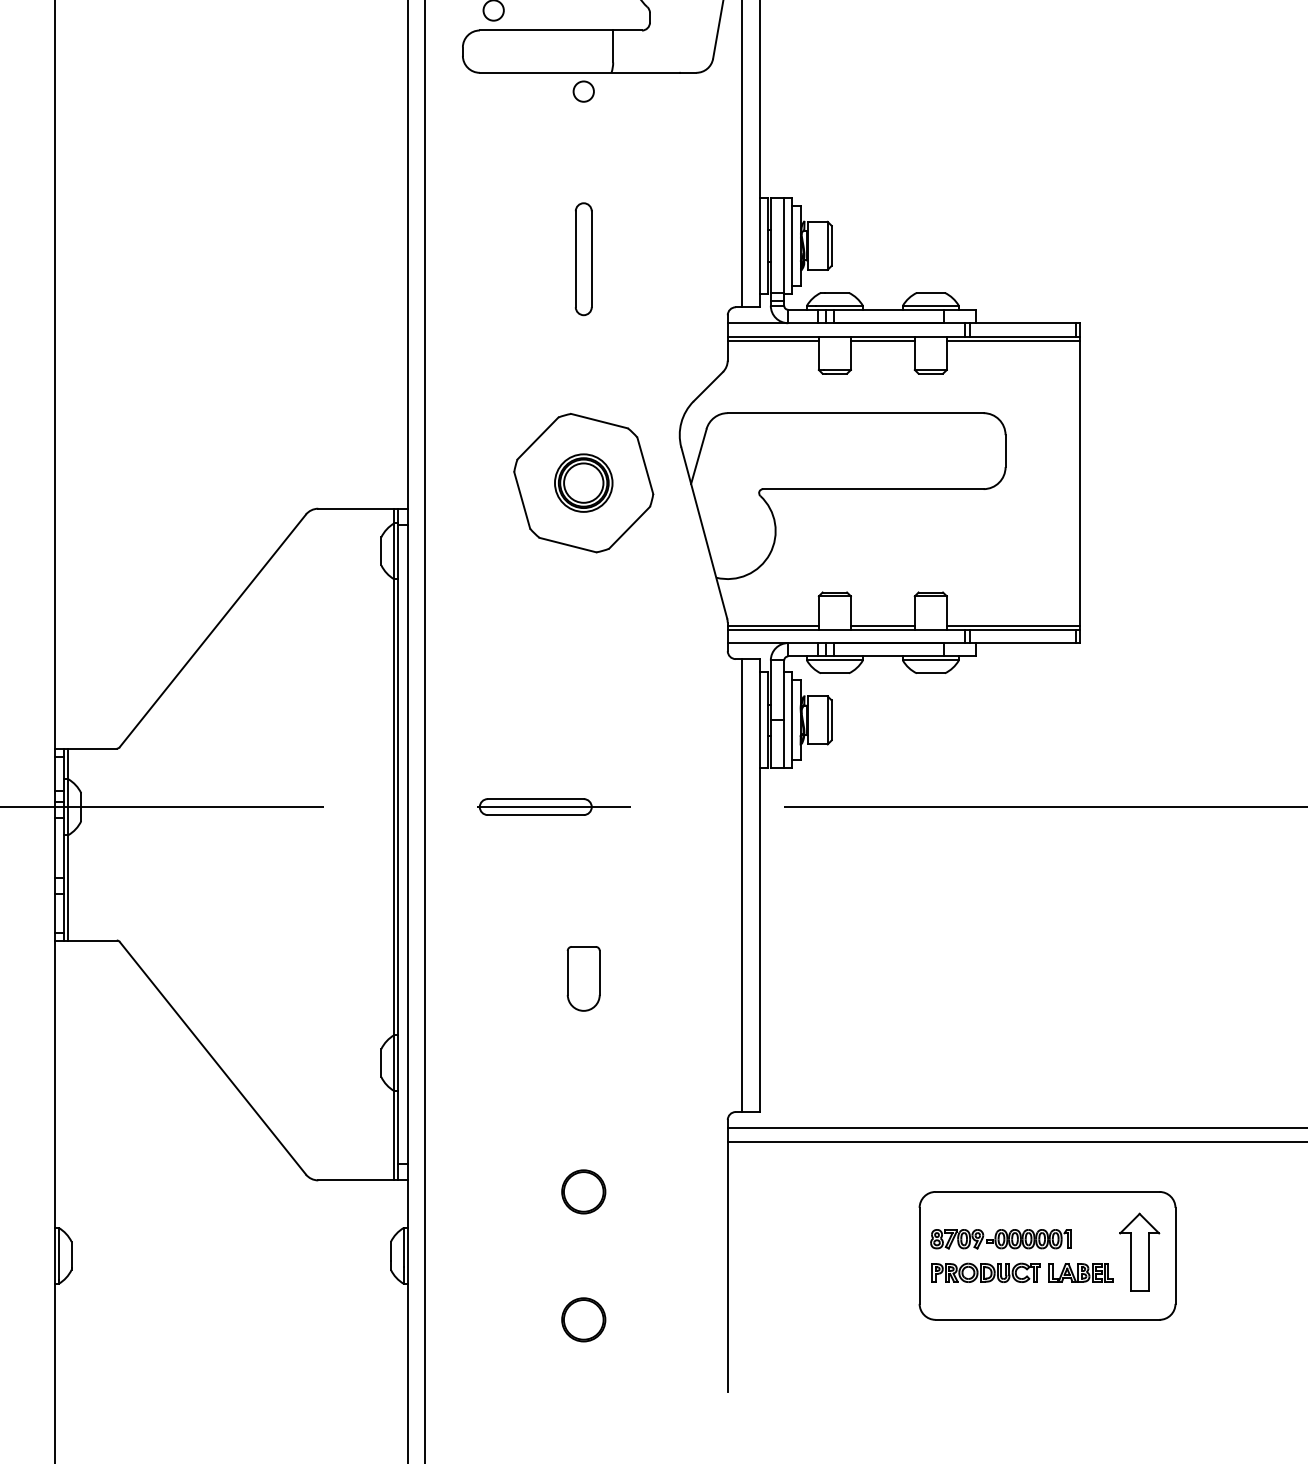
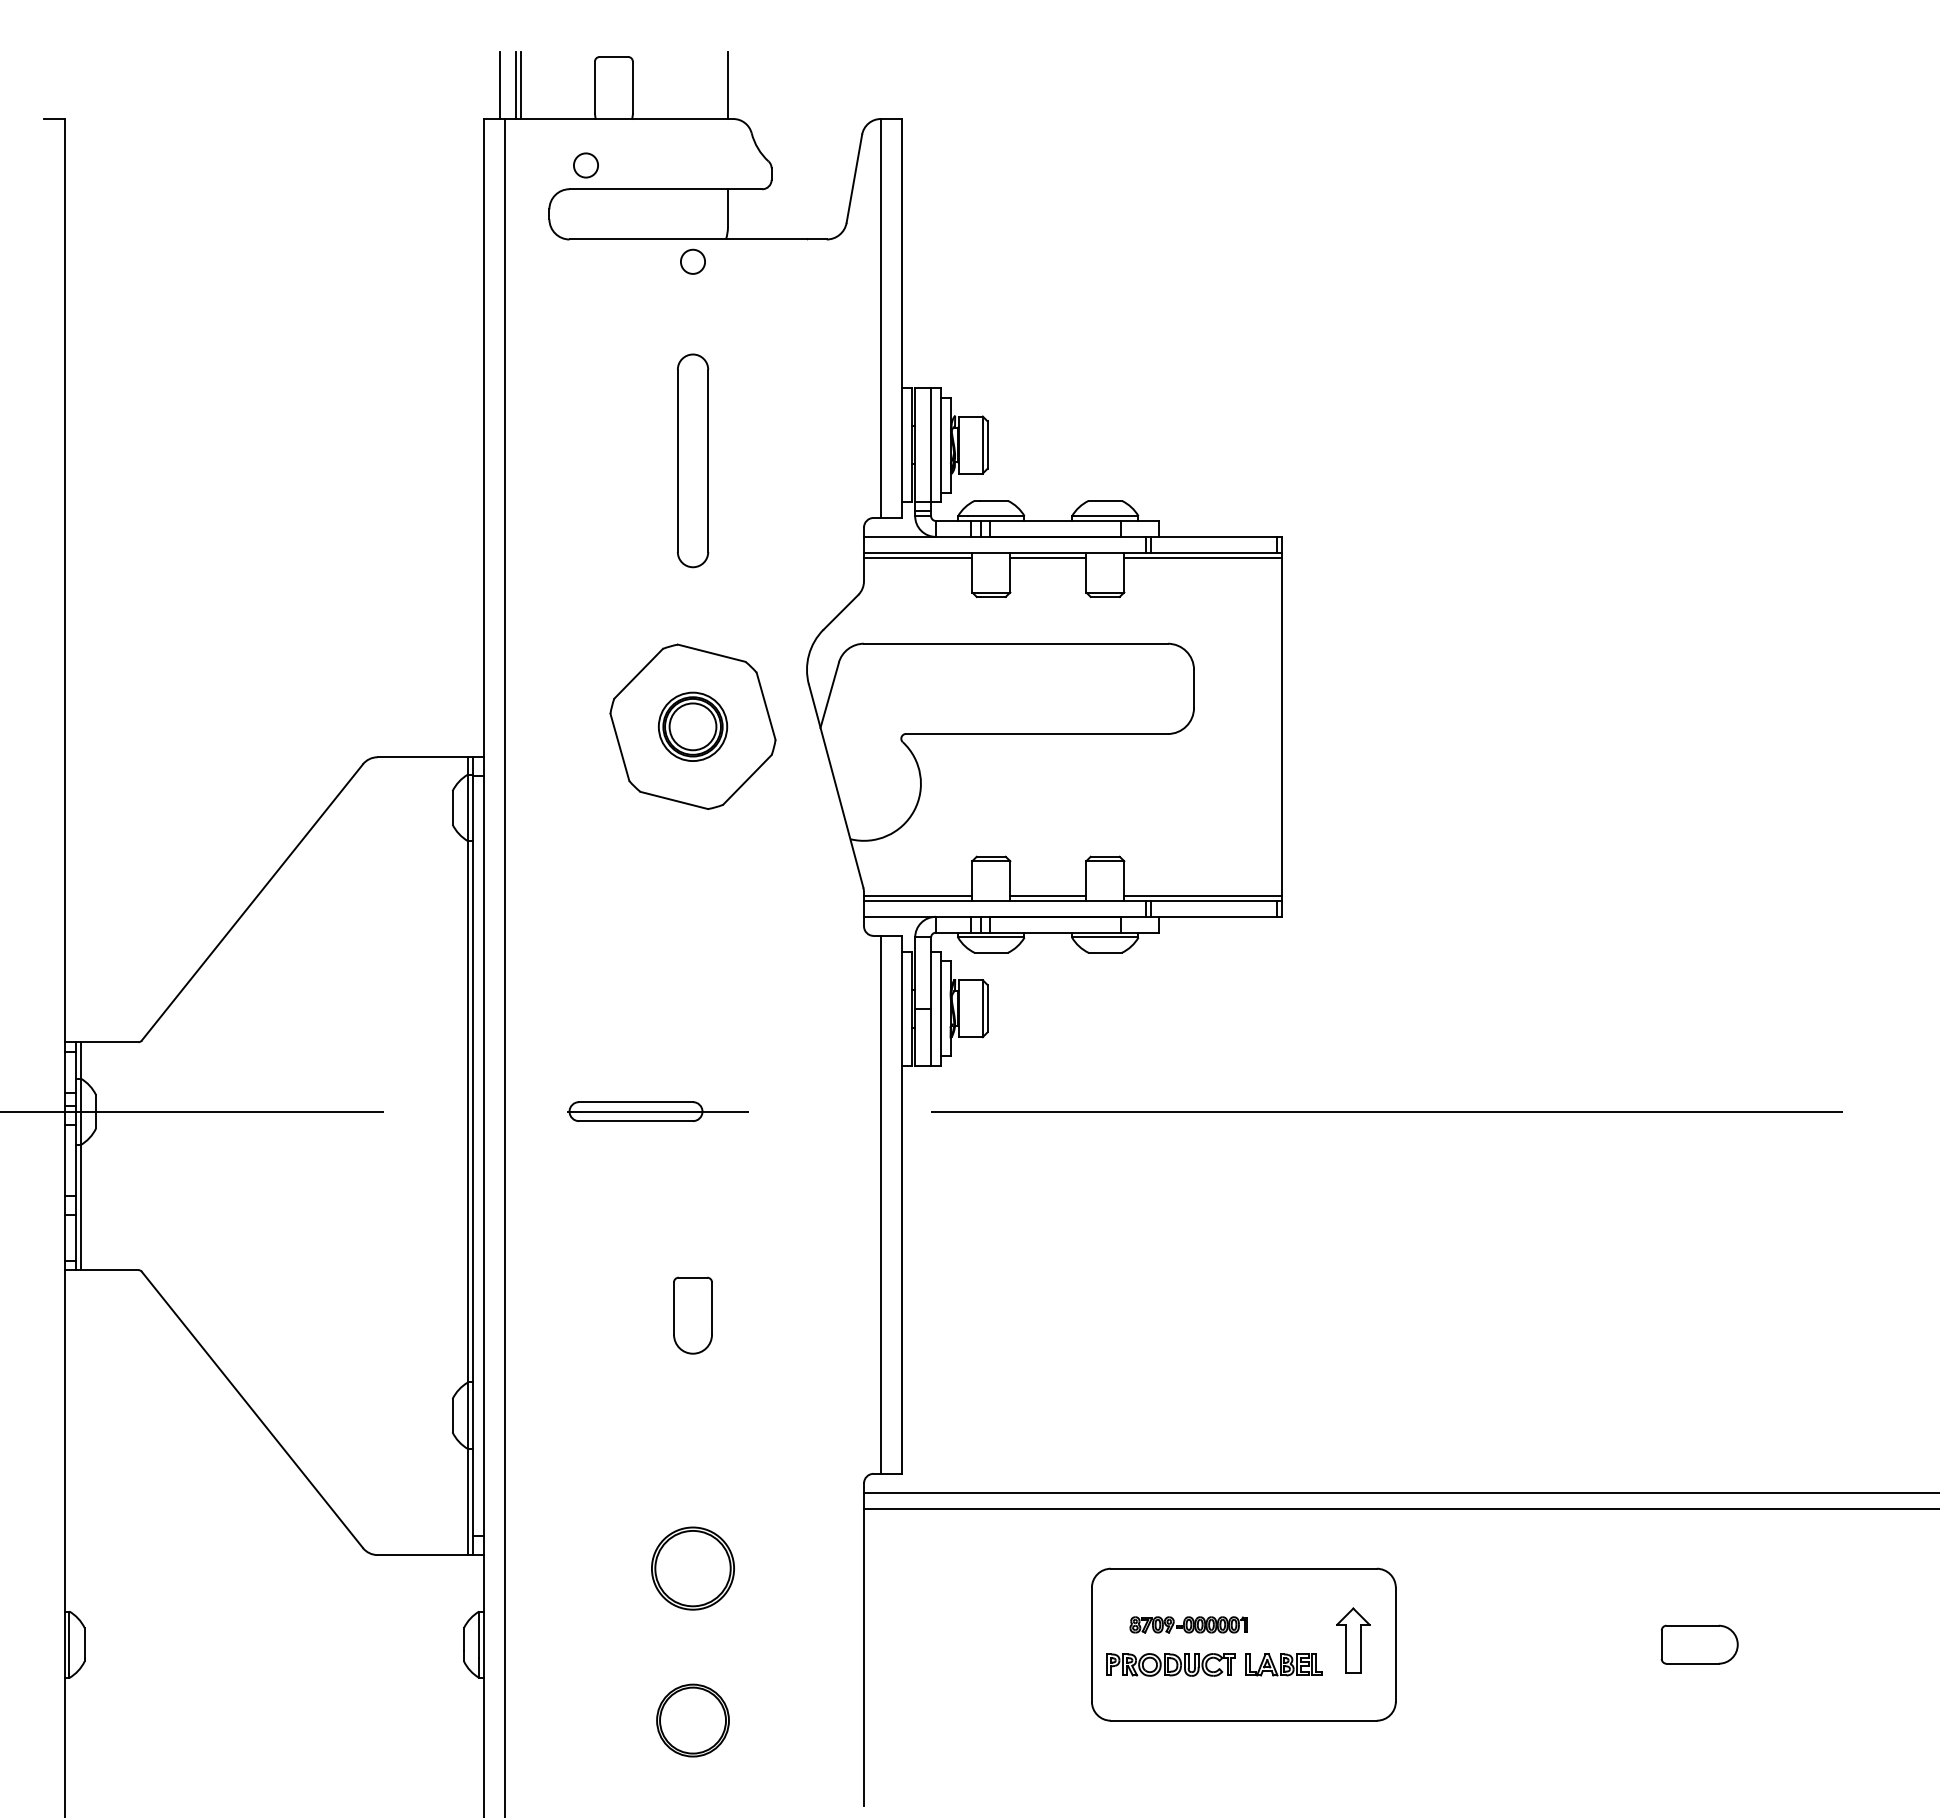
part: (583, 258) -> (692, 460), size x1.6
part: (583, 1191) -> (692, 1568), size x1.6
part: (1000, 1238) -> (1188, 1624), size x0.7
part: (1139, 1252) -> (1353, 1640), size x0.7
part: (583, 1319) -> (692, 1720), size x1.4

